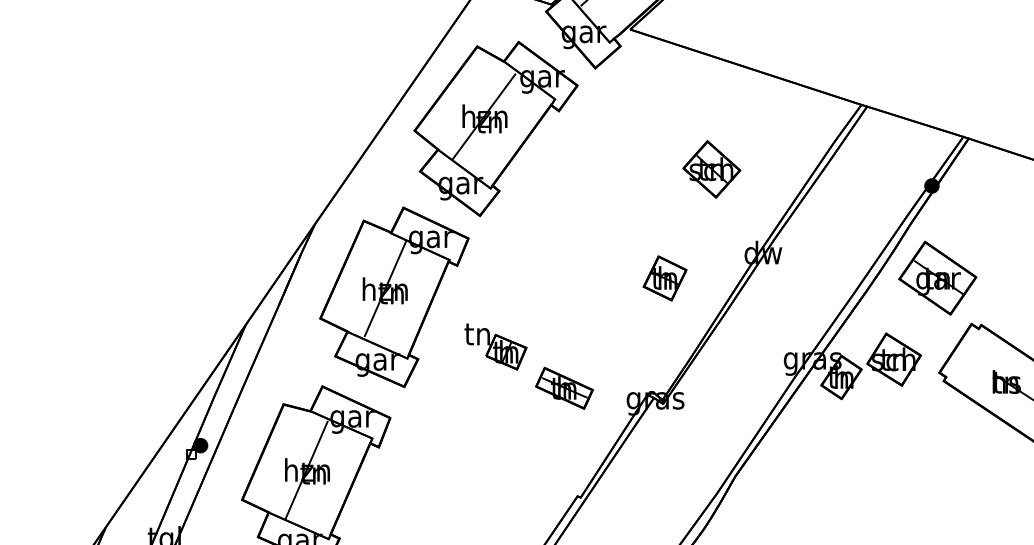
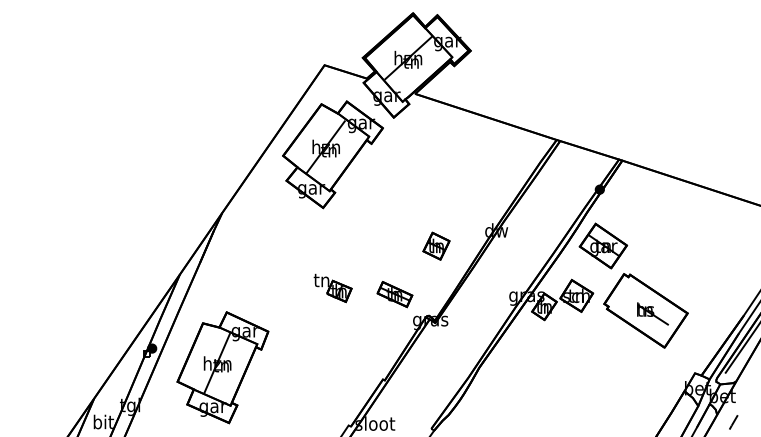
part: (710, 169) -> (464, 179), removed
part: (393, 296) -> (270, 257), removed
part: (563, 388) -> (394, 294), moved

